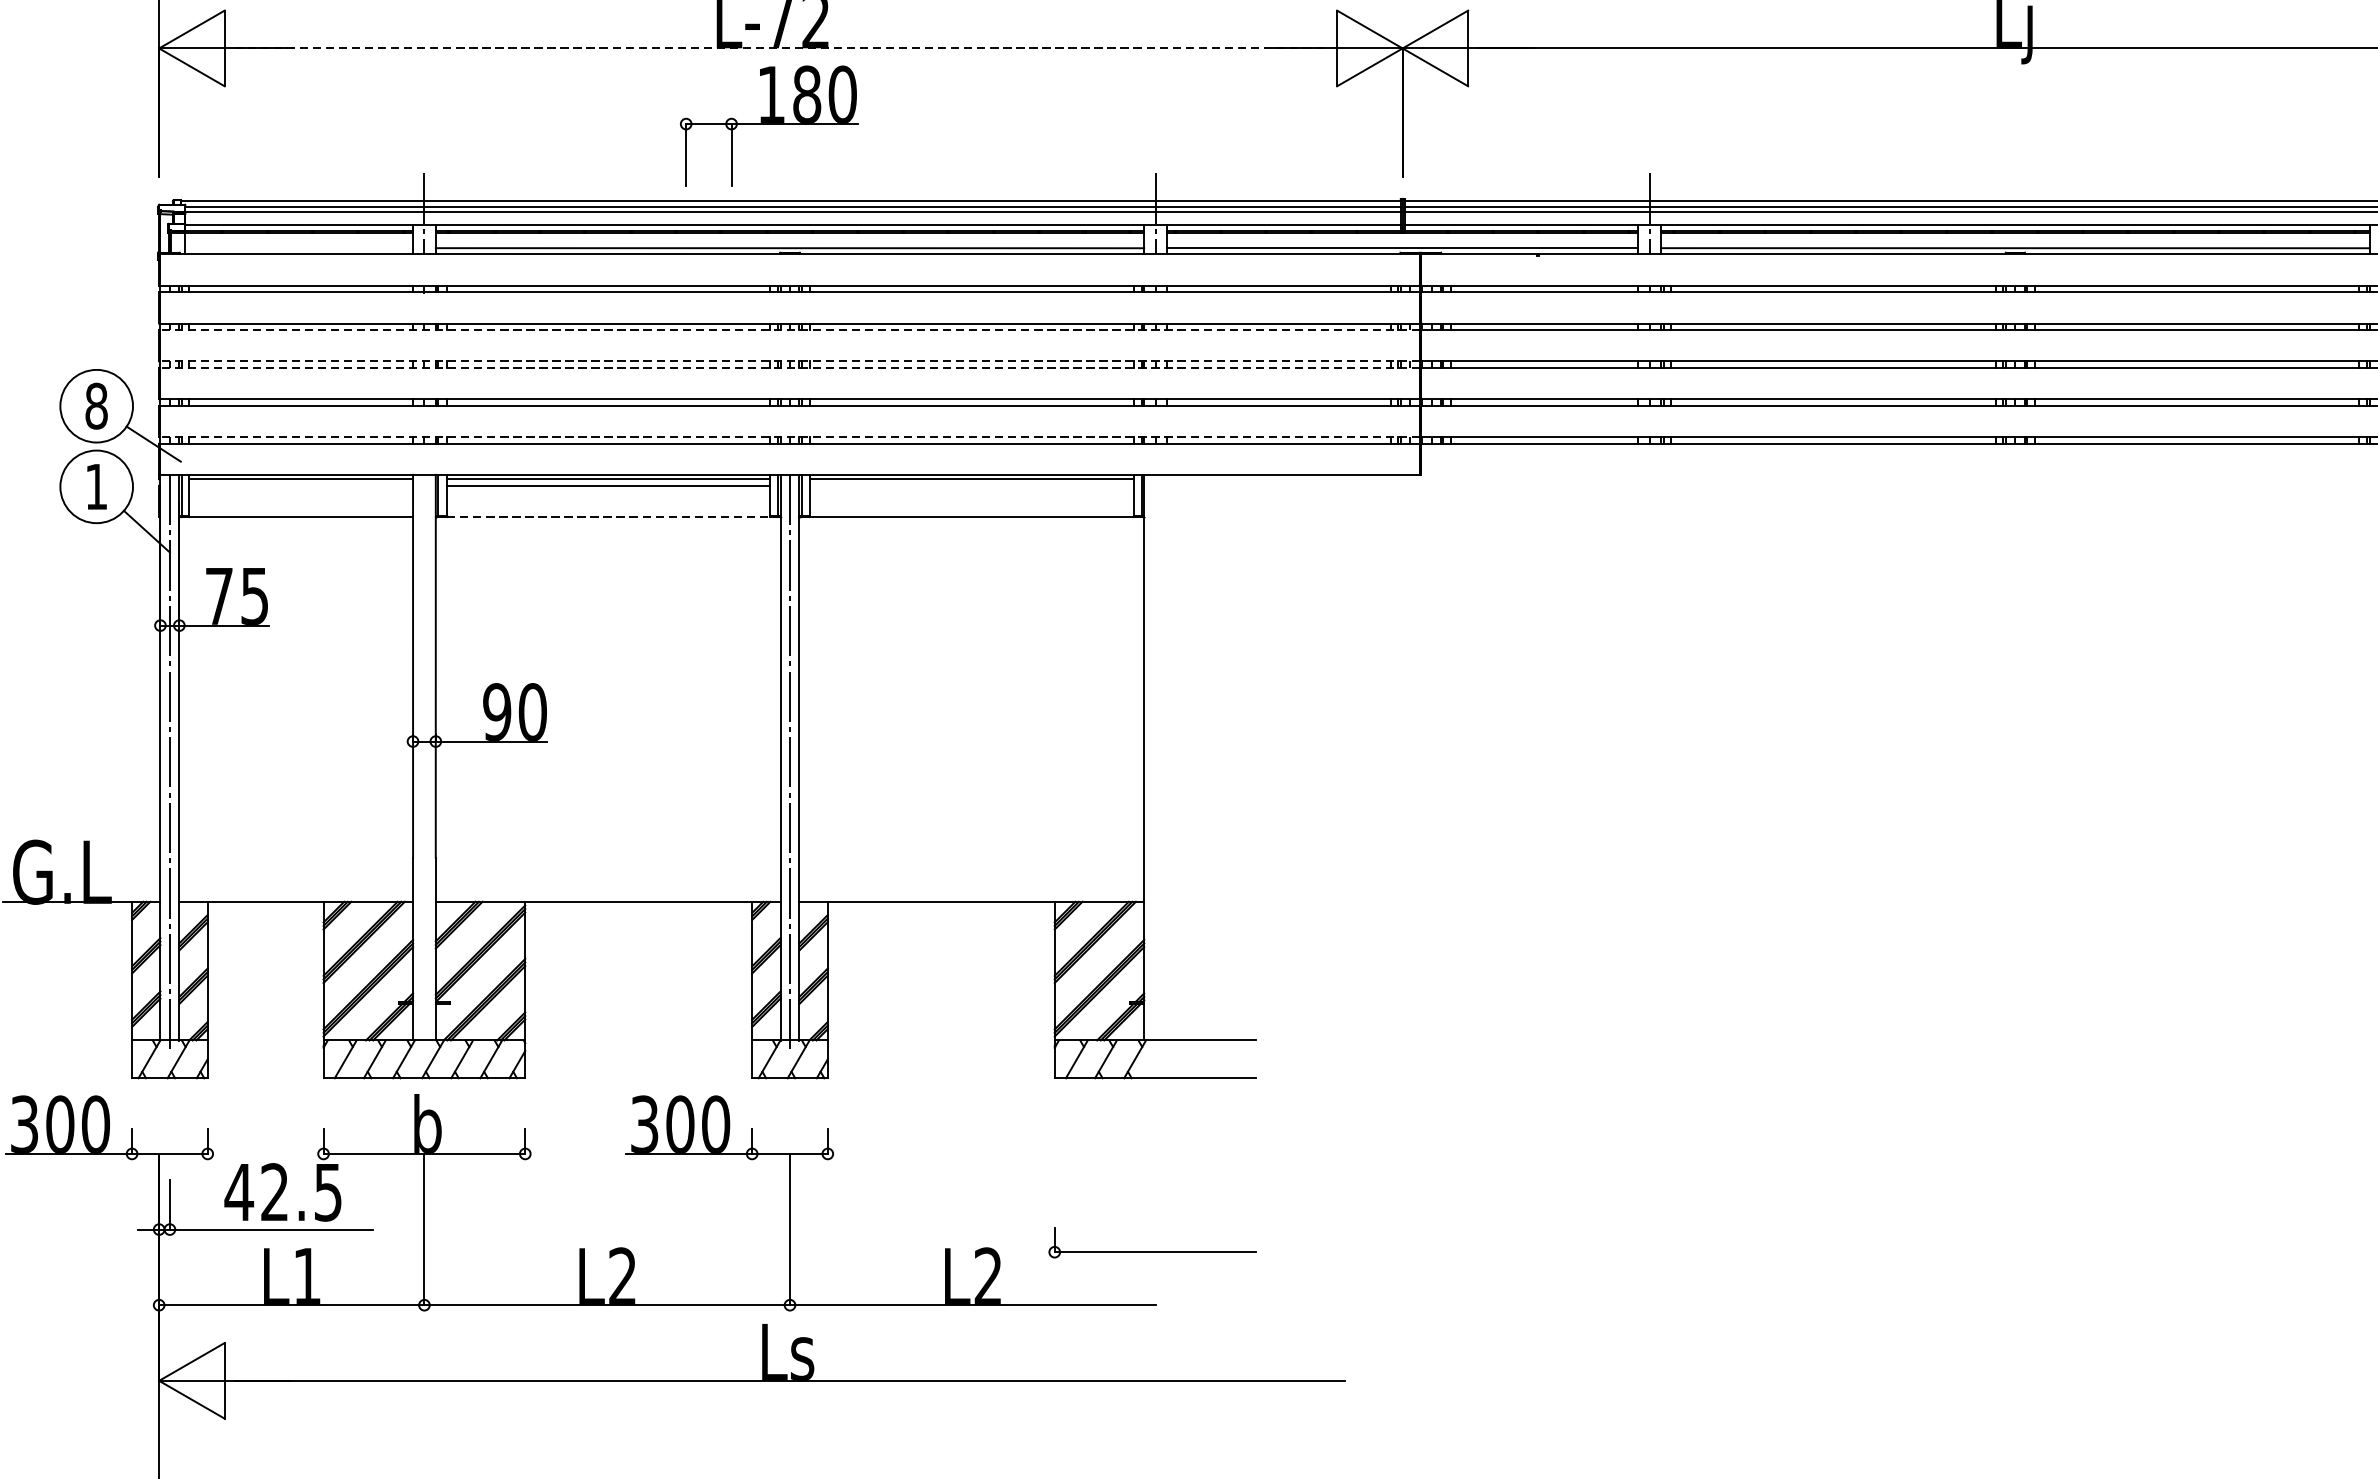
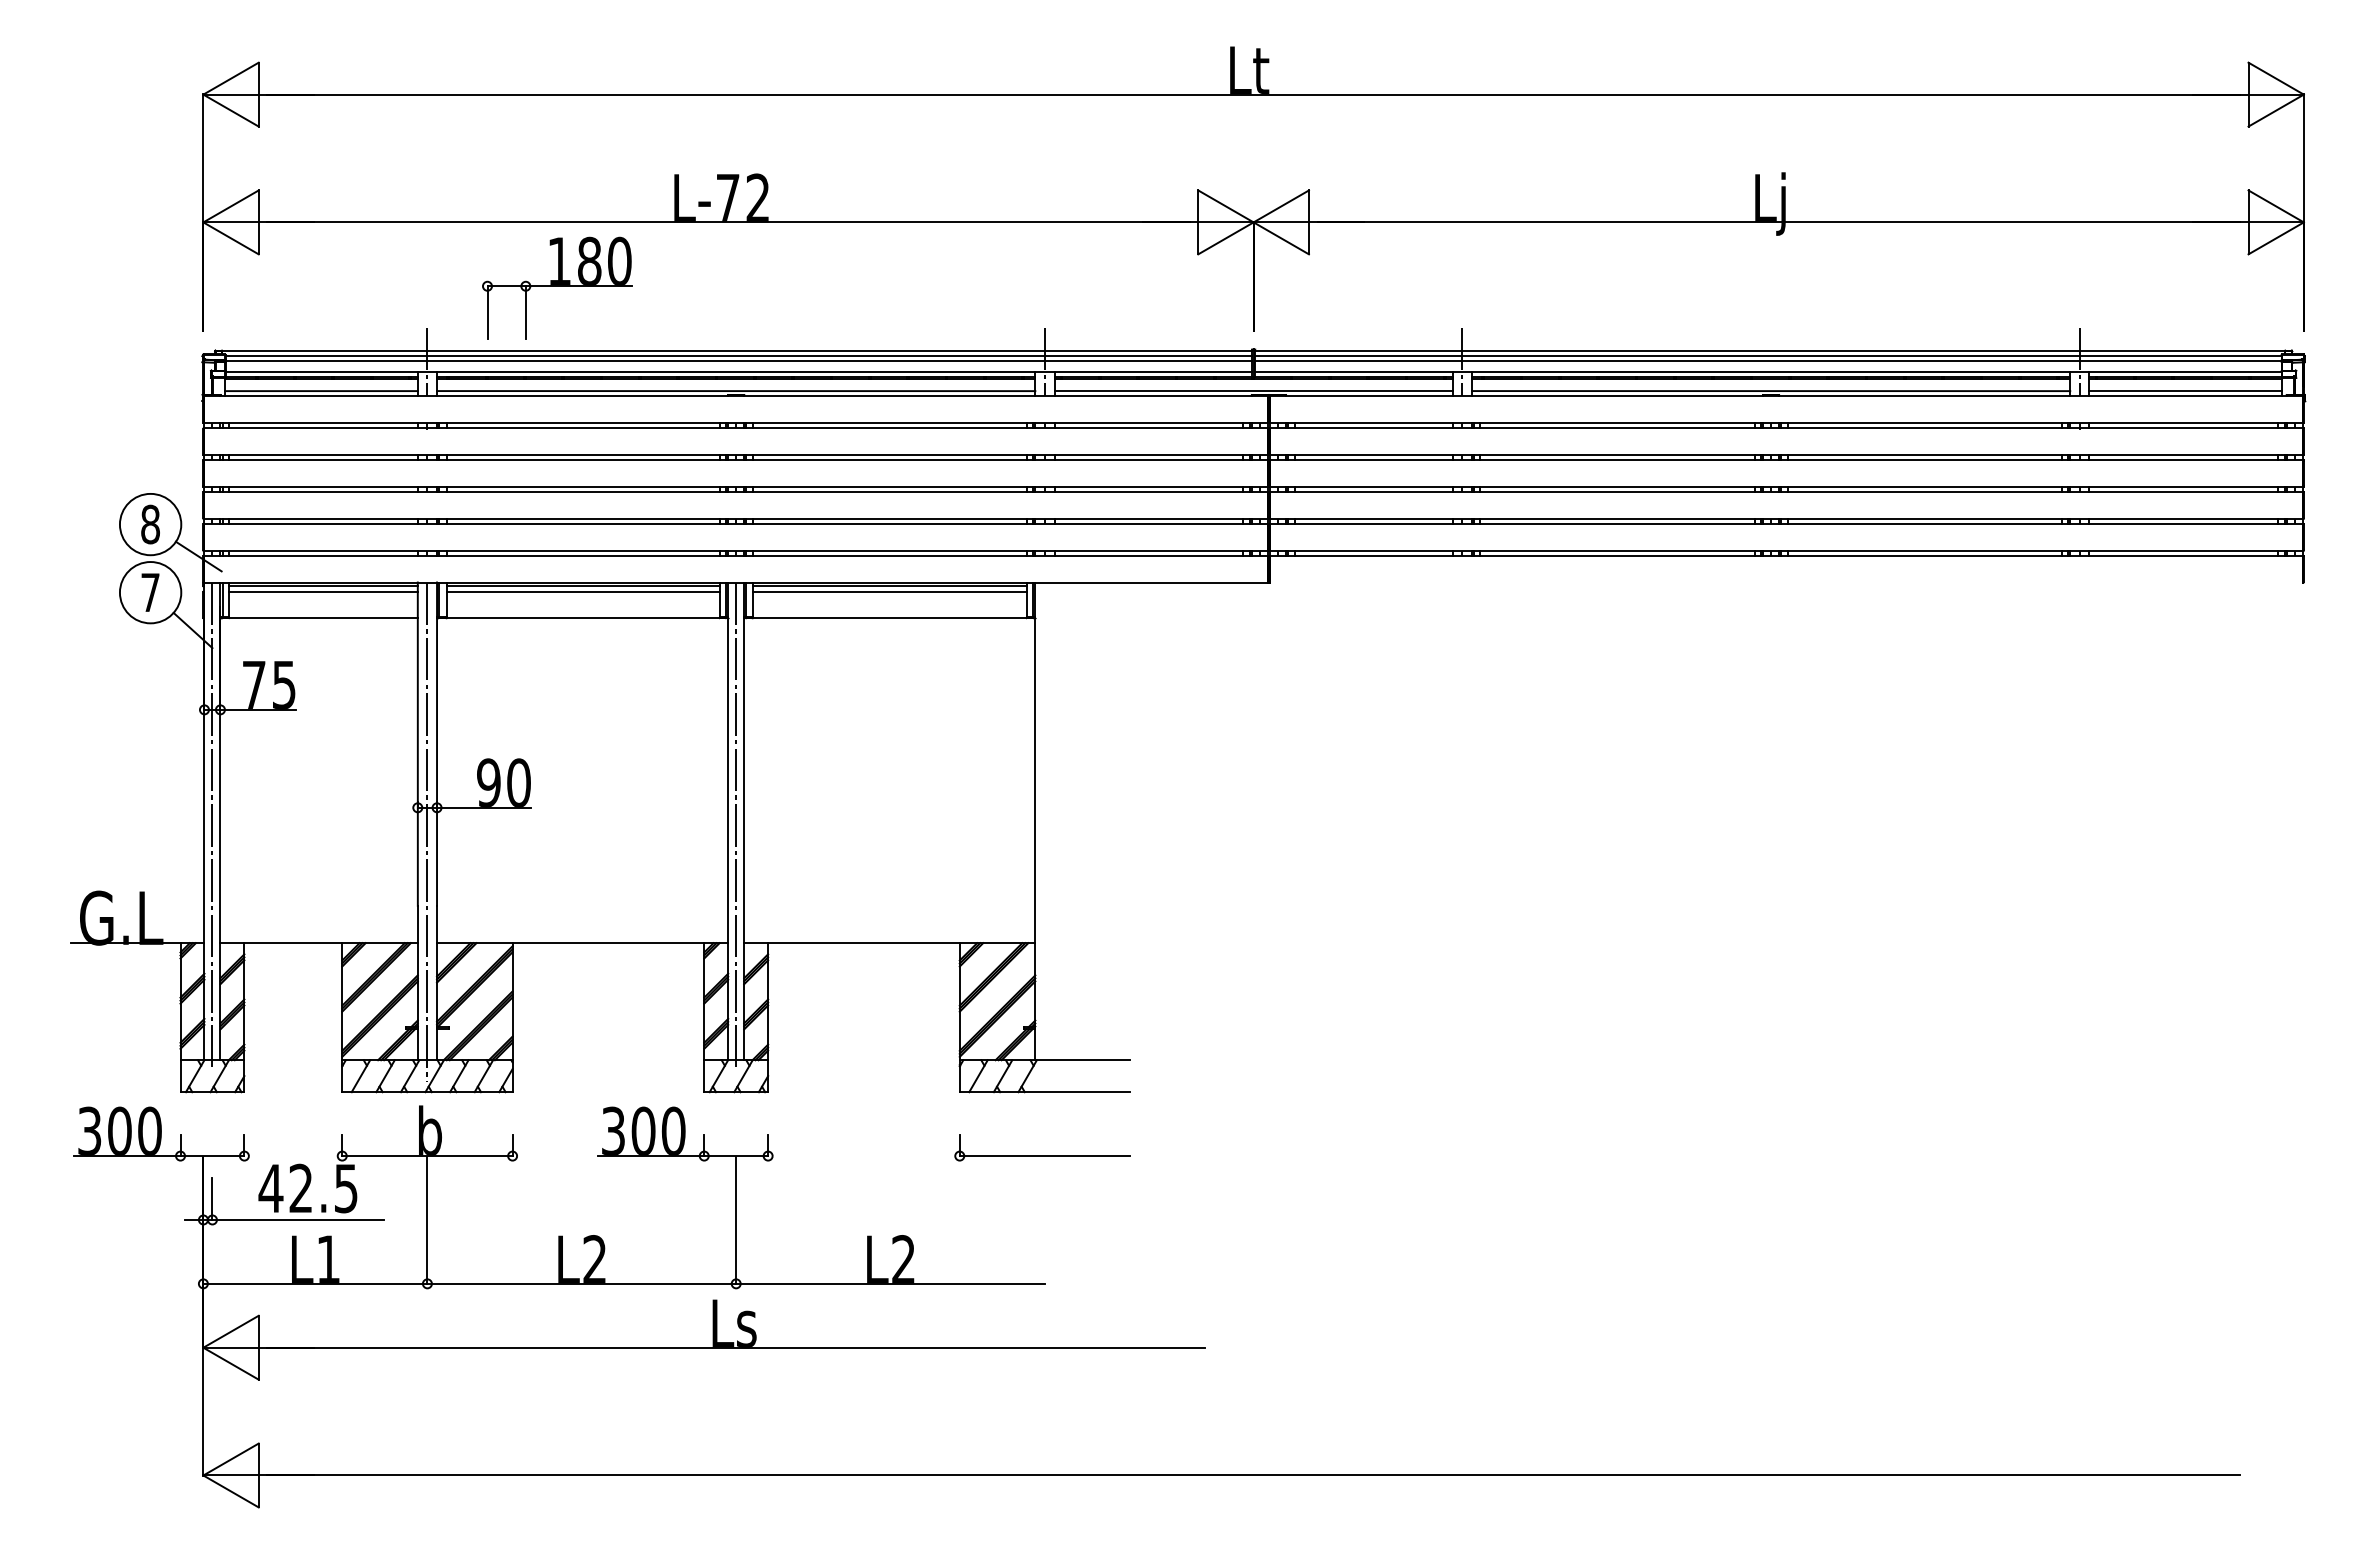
line: (782, 48) -> (729, 222), dashed -> solid
part: (769, 125) -> (557, 287), moved
line: (299, 248) -> (321, 391), added
line: (789, 330) -> (735, 460), dashed -> solid
line: (789, 361) -> (735, 486), dashed -> solid
line: (789, 368) -> (735, 492), dashed -> solid
line: (789, 436) -> (735, 550), dashed -> solid
line: (300, 485) -> (322, 591), added
line: (971, 485) -> (889, 591), added
text: (96, 486) -> (150, 592), 1 -> 7
line: (610, 517) -> (584, 618), dashed -> solid
line: (424, 769) -> (427, 831), added
part: (1152, 1251) -> (1042, 1155), moved

